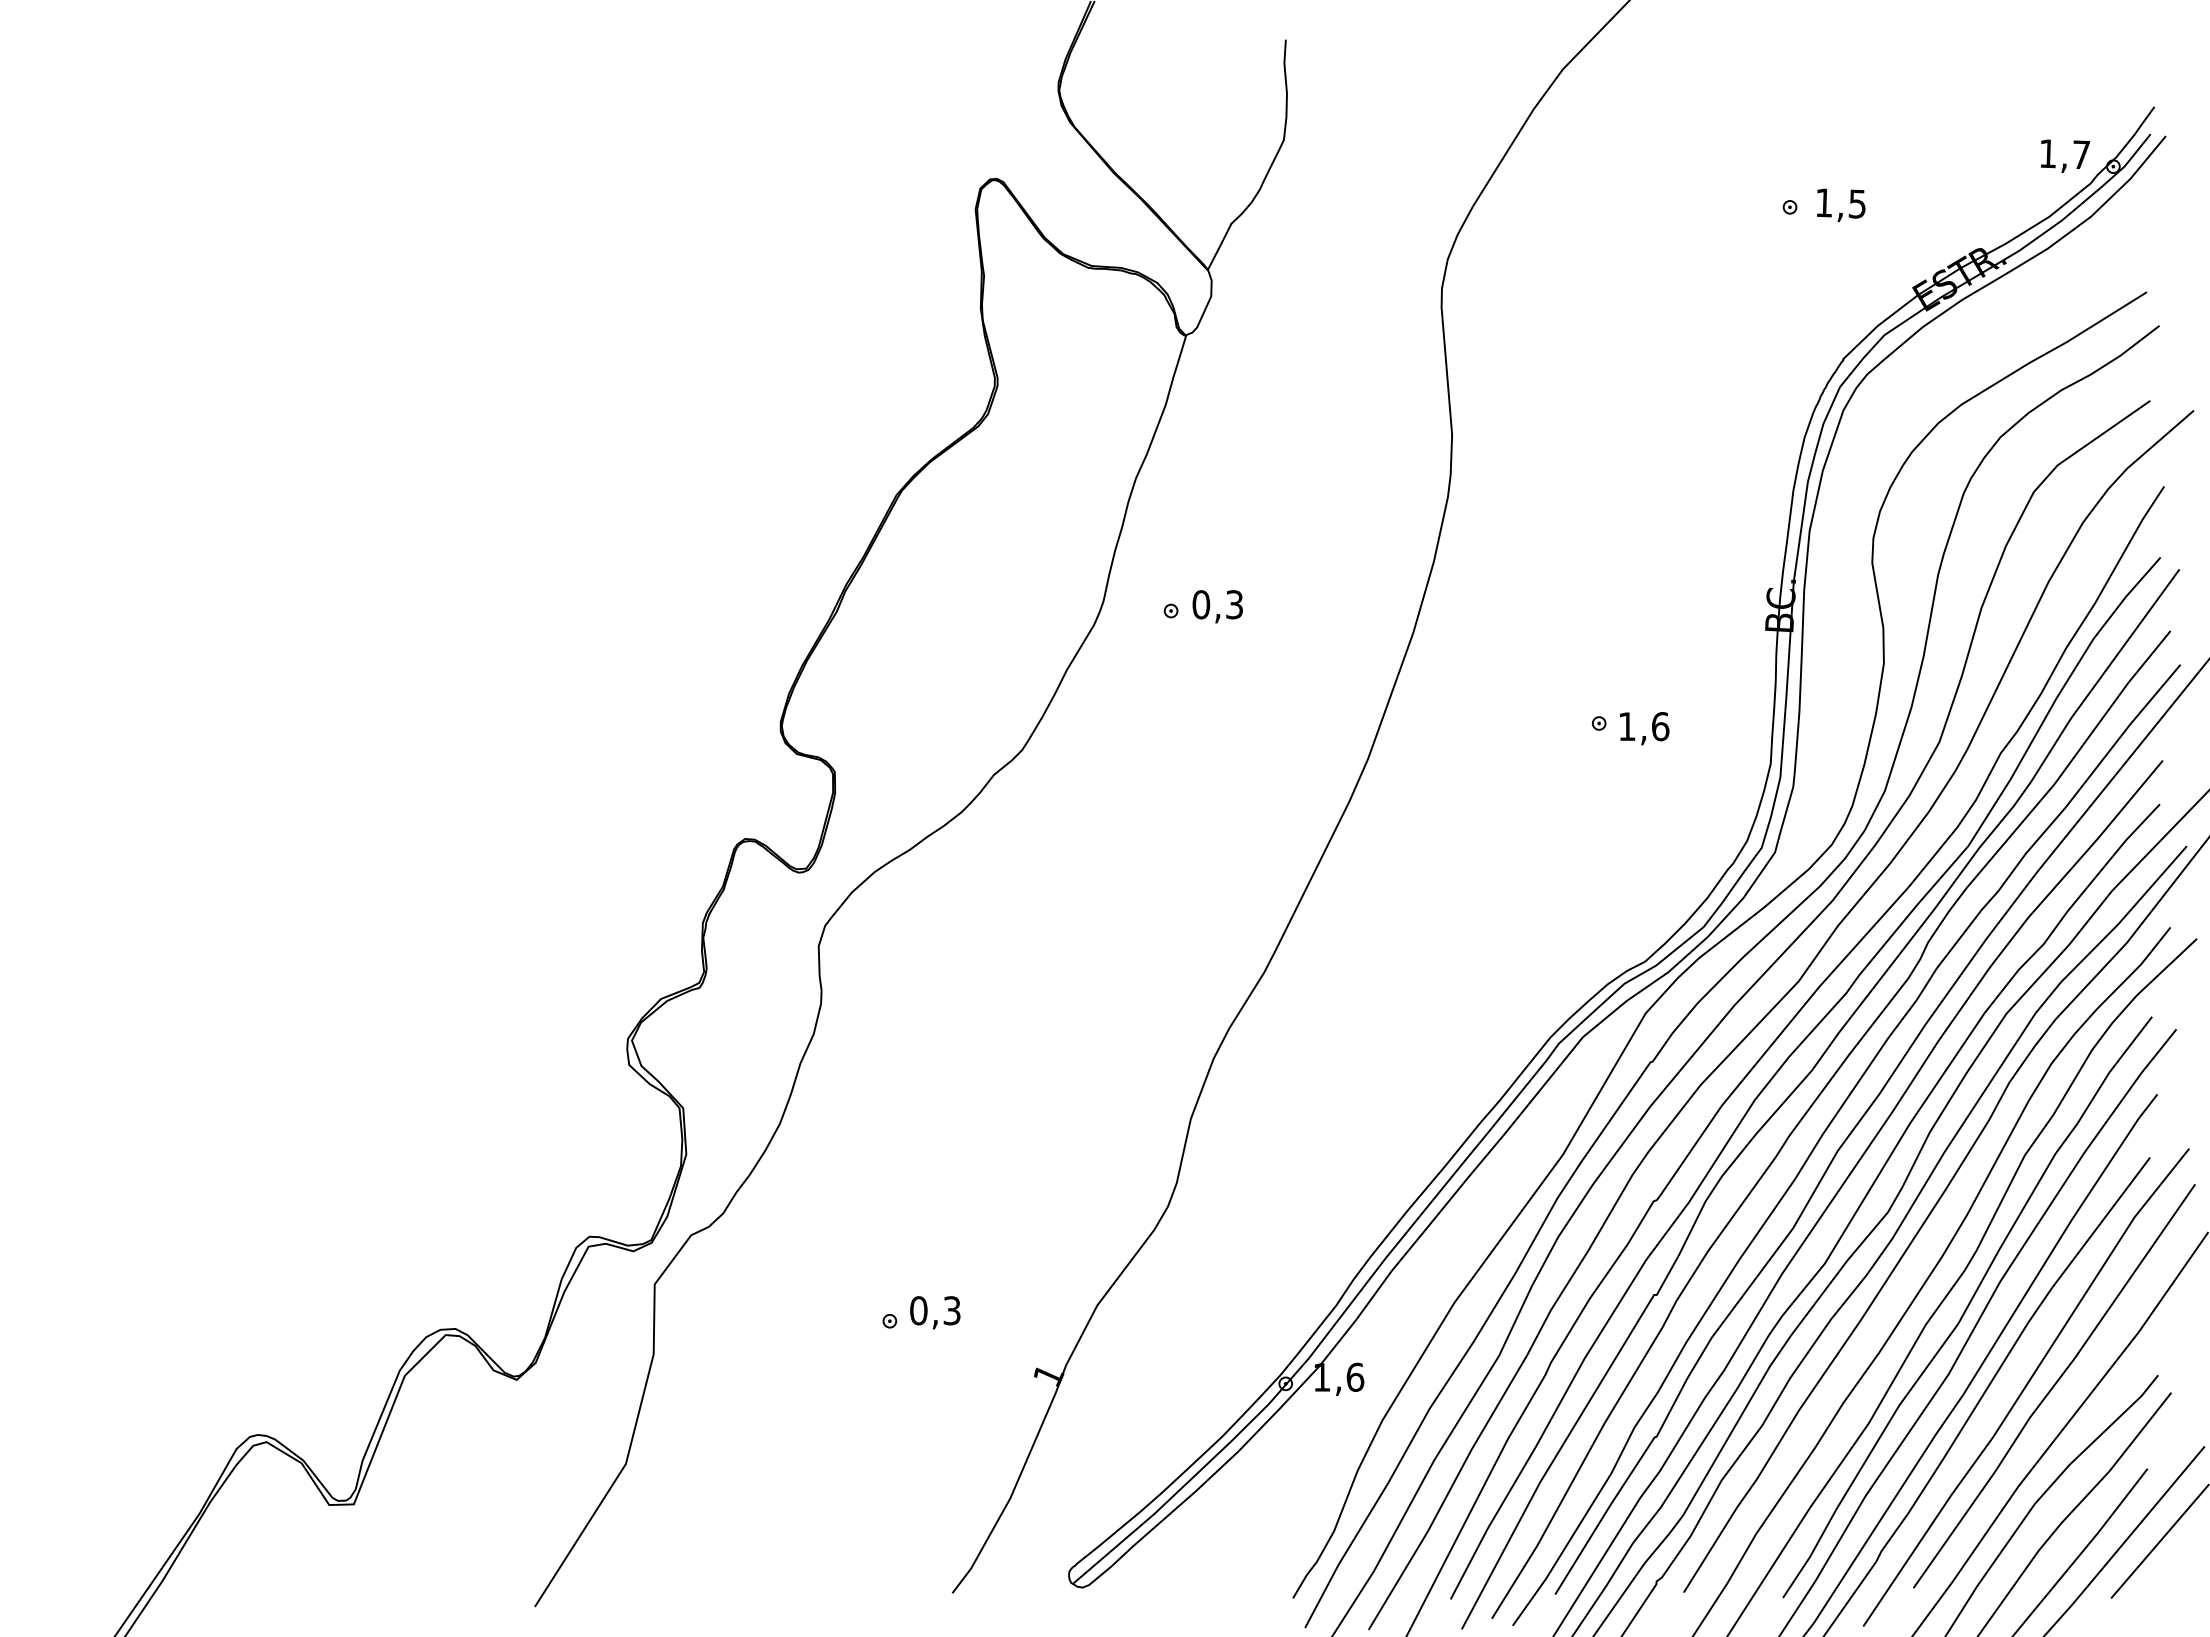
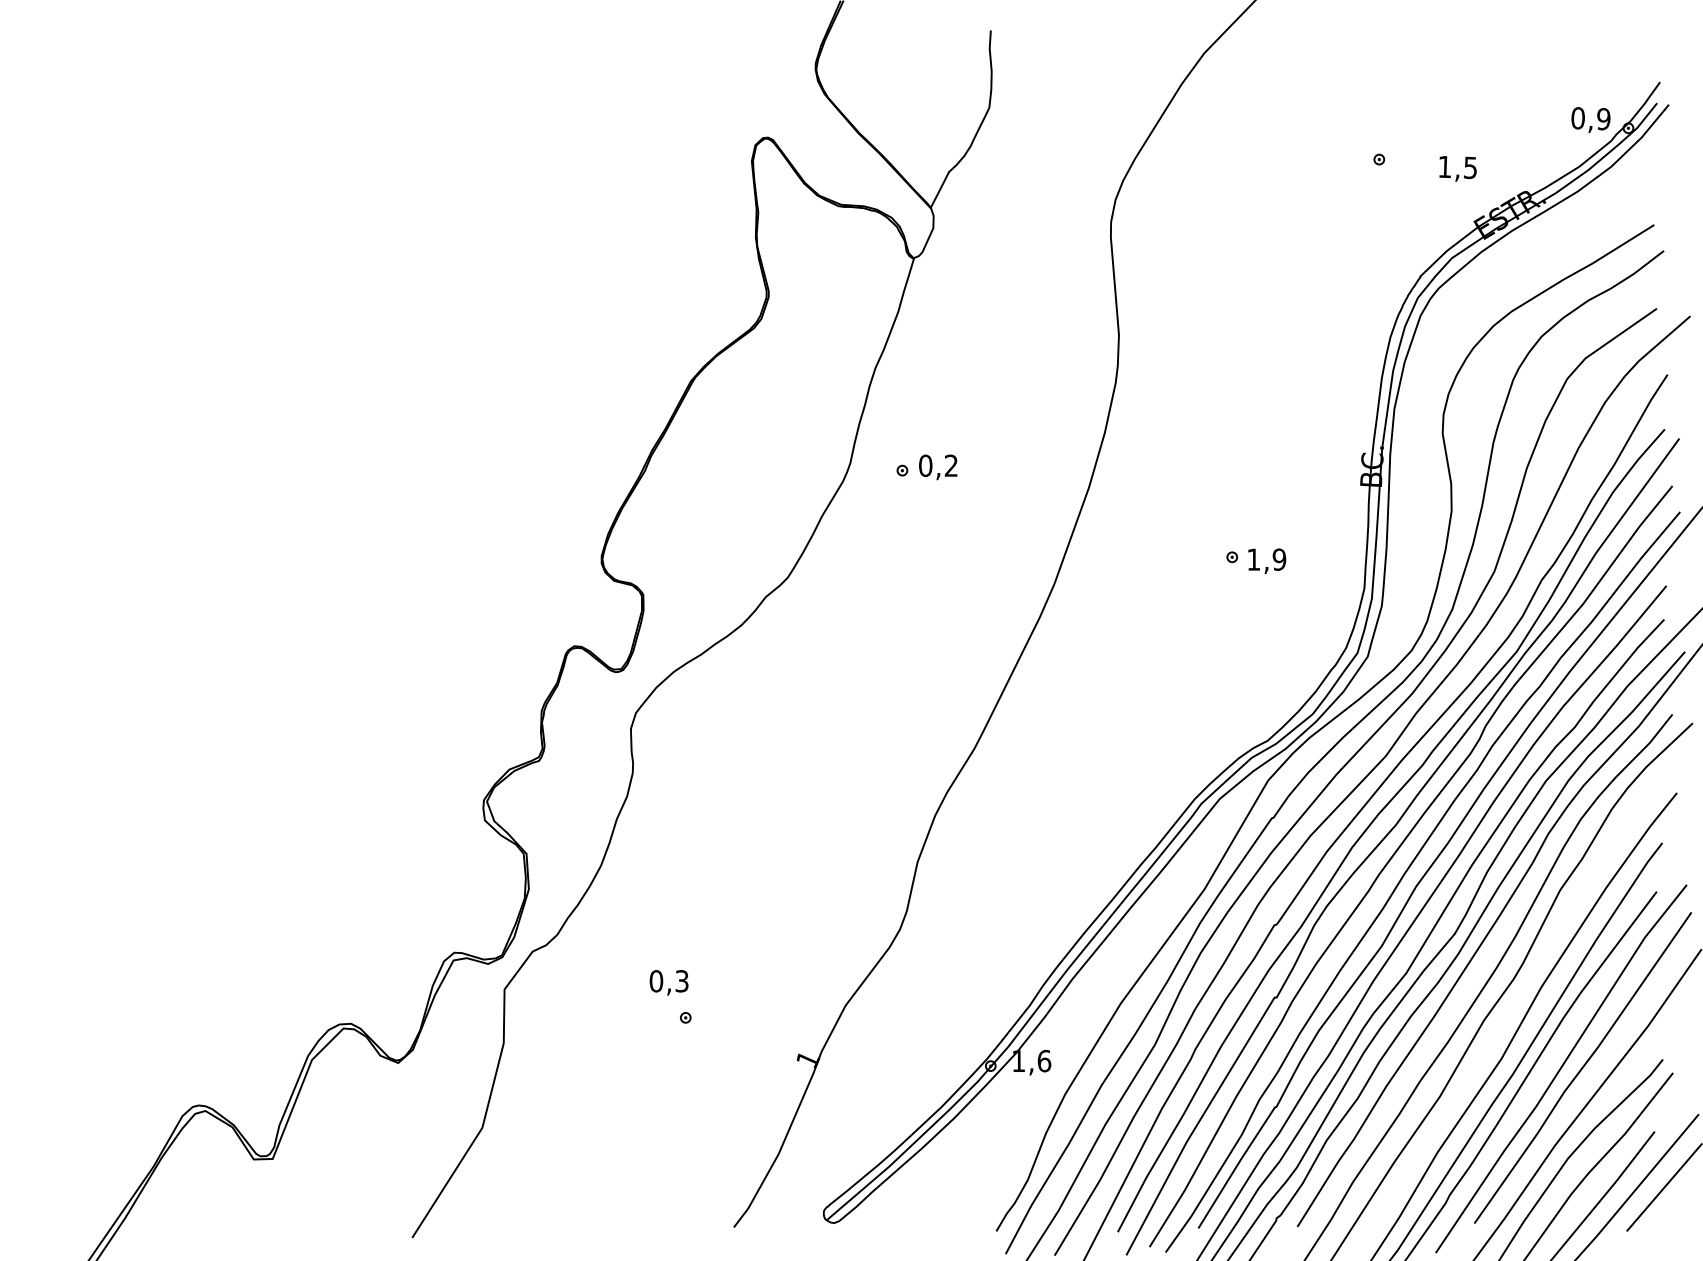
text: (2064, 154) -> (1590, 118), 1,7 -> 0,9
text: (1841, 204) -> (1458, 168), moved
text: (1234, 604) -> (951, 465), 0,3 -> 0,2
text: (1660, 726) -> (1279, 559), 1,6 -> 1,9
curve: (1967, 1307) -> (1516, 1007), removed
text: (935, 1312) -> (669, 982), moved

